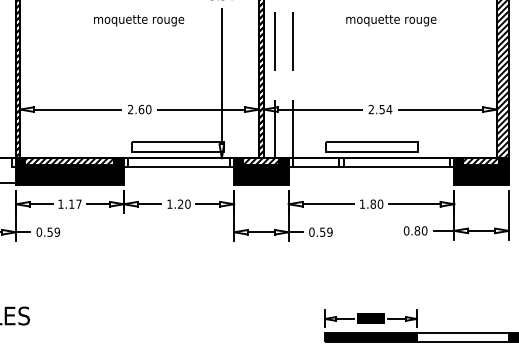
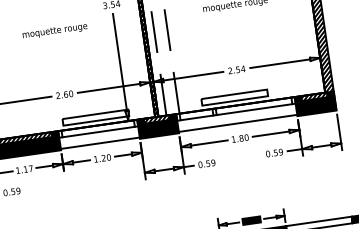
line: (178, 183) -> (100, 143), added
line: (371, 183) -> (238, 123), added
text: (420, 230) -> (277, 152), 0.80 -> 0.59

